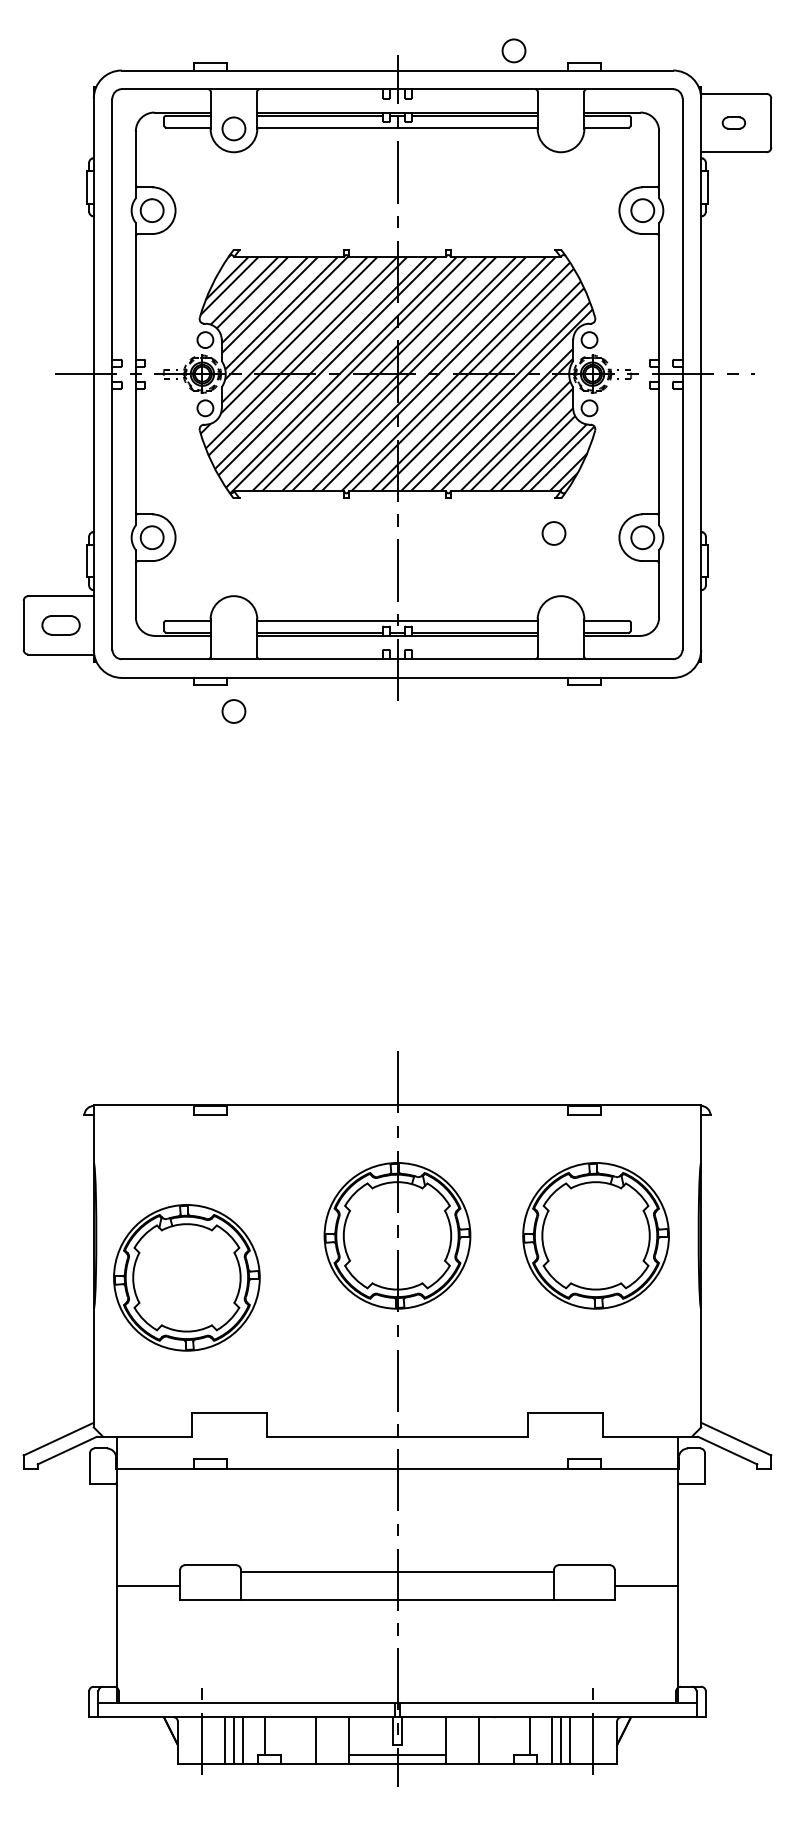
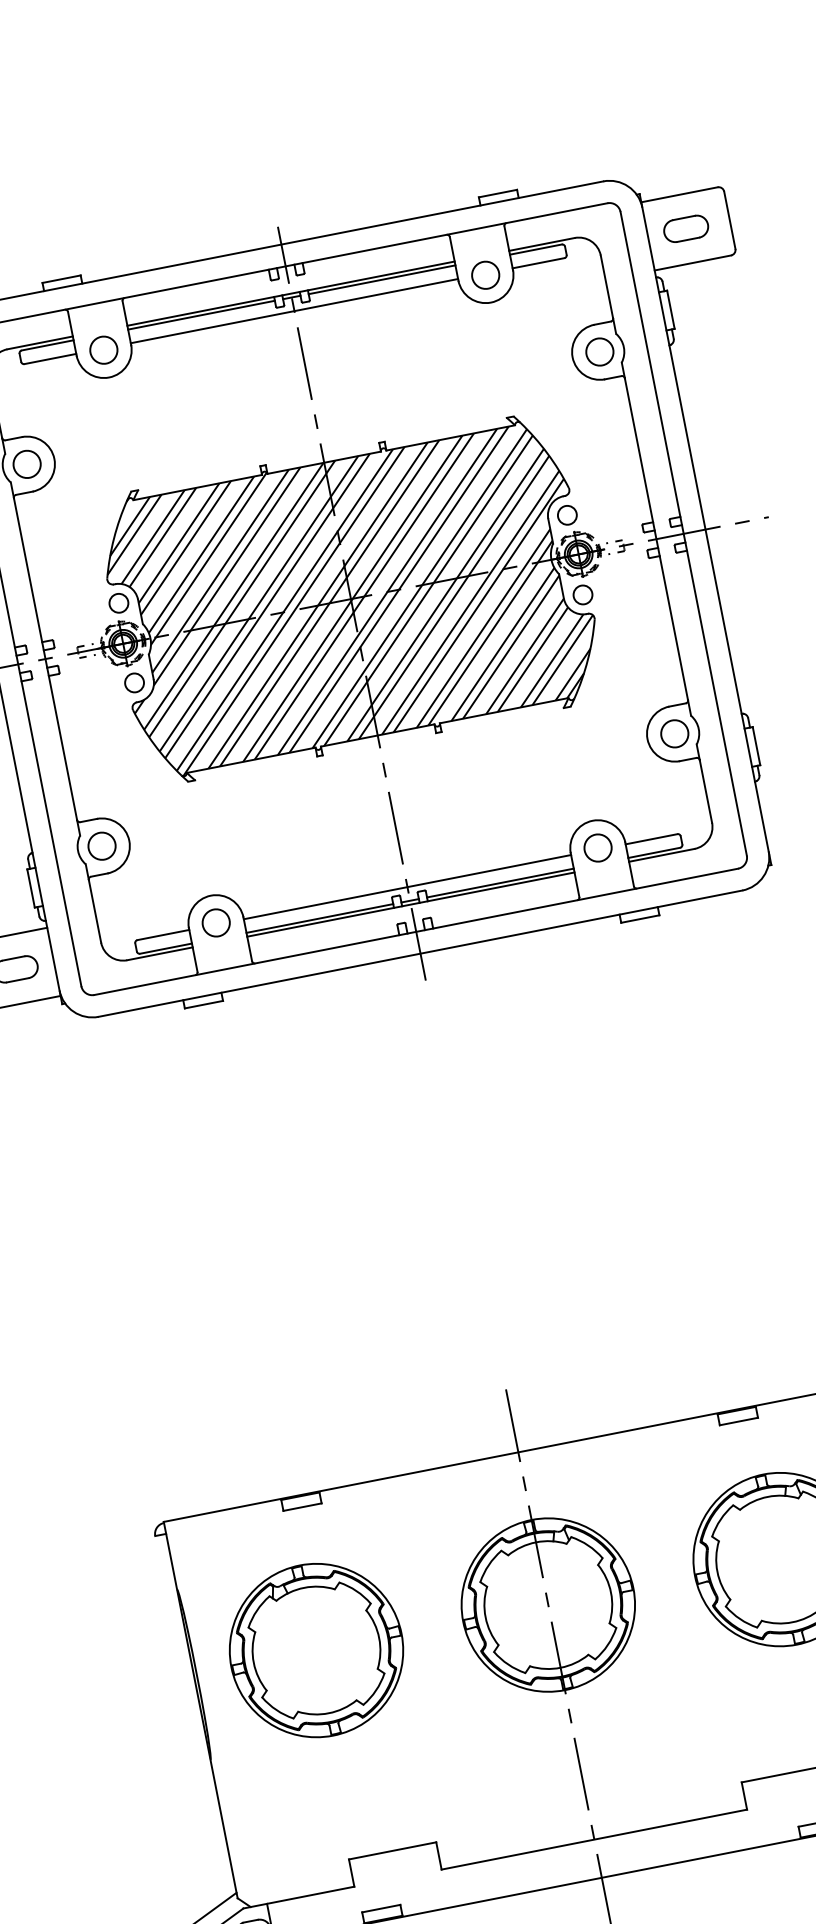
circle: (513, 50) -> (484, 274), moved
part: (733, 122) -> (685, 228), size x1.67
circle: (553, 533) -> (597, 848), moved
circle: (233, 711) -> (215, 923), moved
part: (186, 1277) -> (315, 1650), moved

